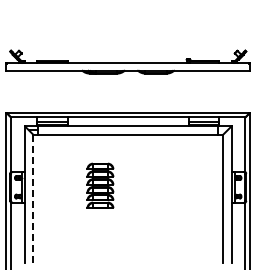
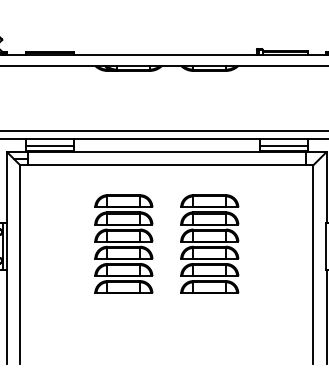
part: (100, 185) -> (123, 243), size x1.43
part: (155, 185) -> (208, 243), added
line: (33, 198) -> (20, 263), dashed -> solid

